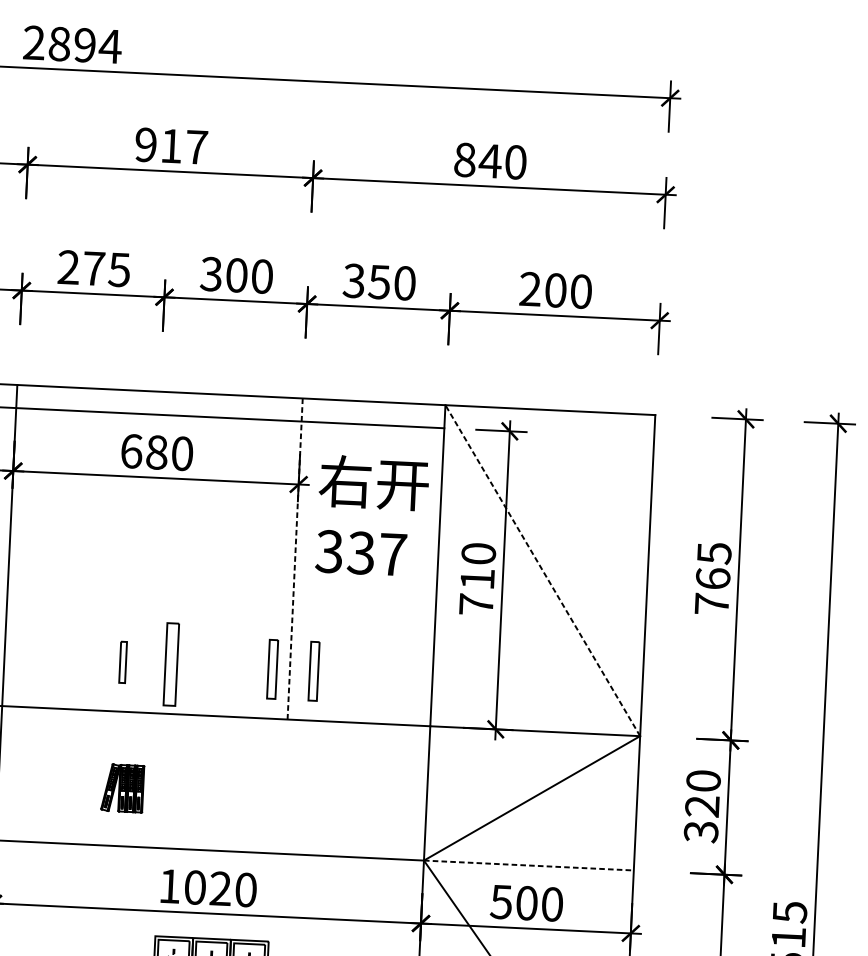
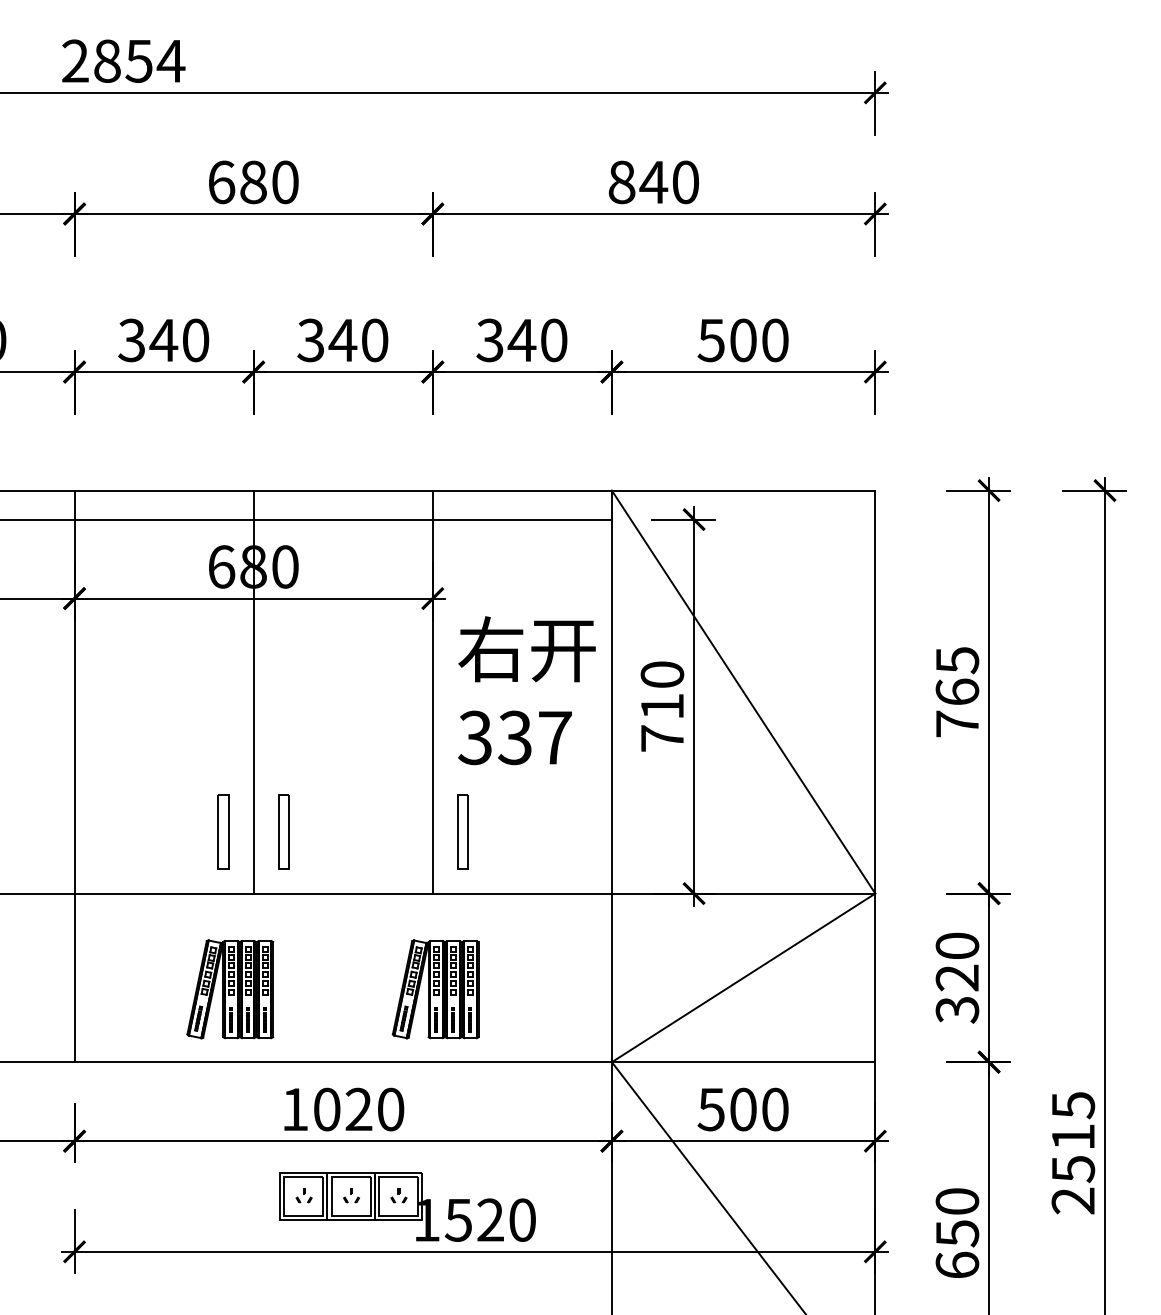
text: (84, 44) -> (138, 60), 2894 -> 2854
text: (171, 146) -> (253, 182), 917 -> 680
text: (93, 268) -> (163, 340), 275 -> 340
text: (236, 275) -> (342, 340), 300 -> 340
text: (379, 282) -> (521, 340), 350 -> 340
text: (529, 289) -> (710, 340), 200 -> 500
text: (372, 515) -> (526, 690), moved
line: (152, 551) -> (253, 691), added
line: (294, 559) -> (432, 692), dashed -> solid
line: (542, 570) -> (743, 692), dashed -> solid
part: (123, 662) -> (223, 831), size x1.43
part: (170, 664) -> (283, 831), size x0.71
part: (272, 669) -> (410, 831), removed
part: (122, 788) -> (230, 989), size x1.67
part: (286, 796) -> (435, 989), added
line: (528, 865) -> (743, 1062), dashed -> solid

